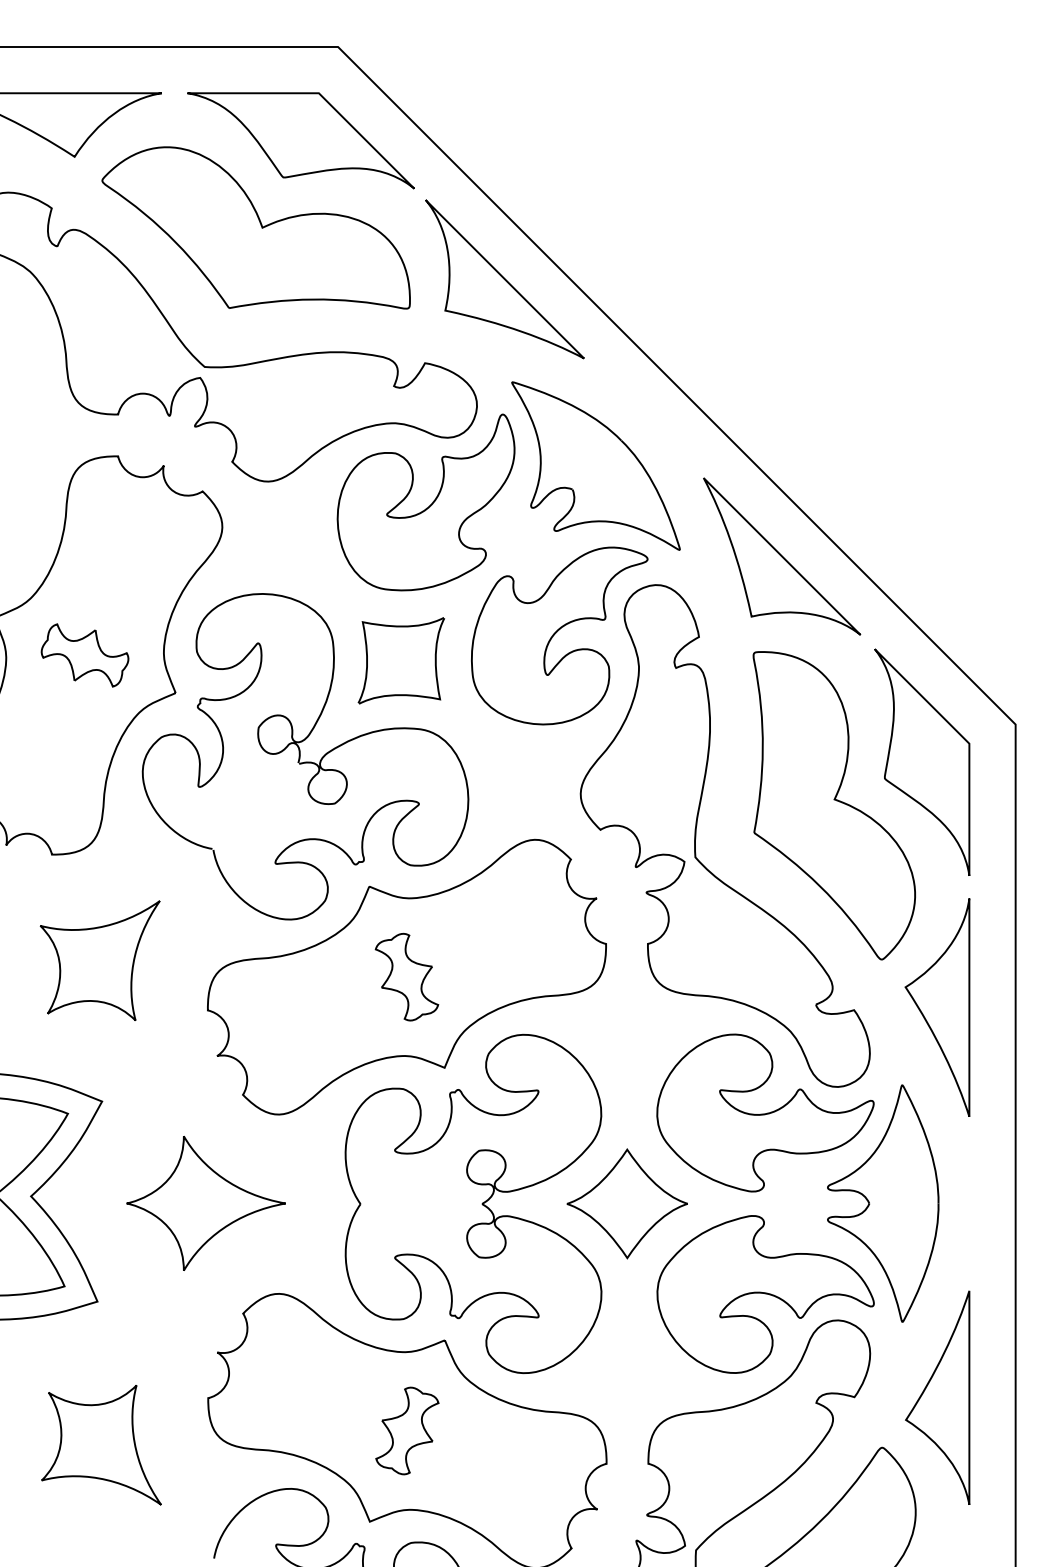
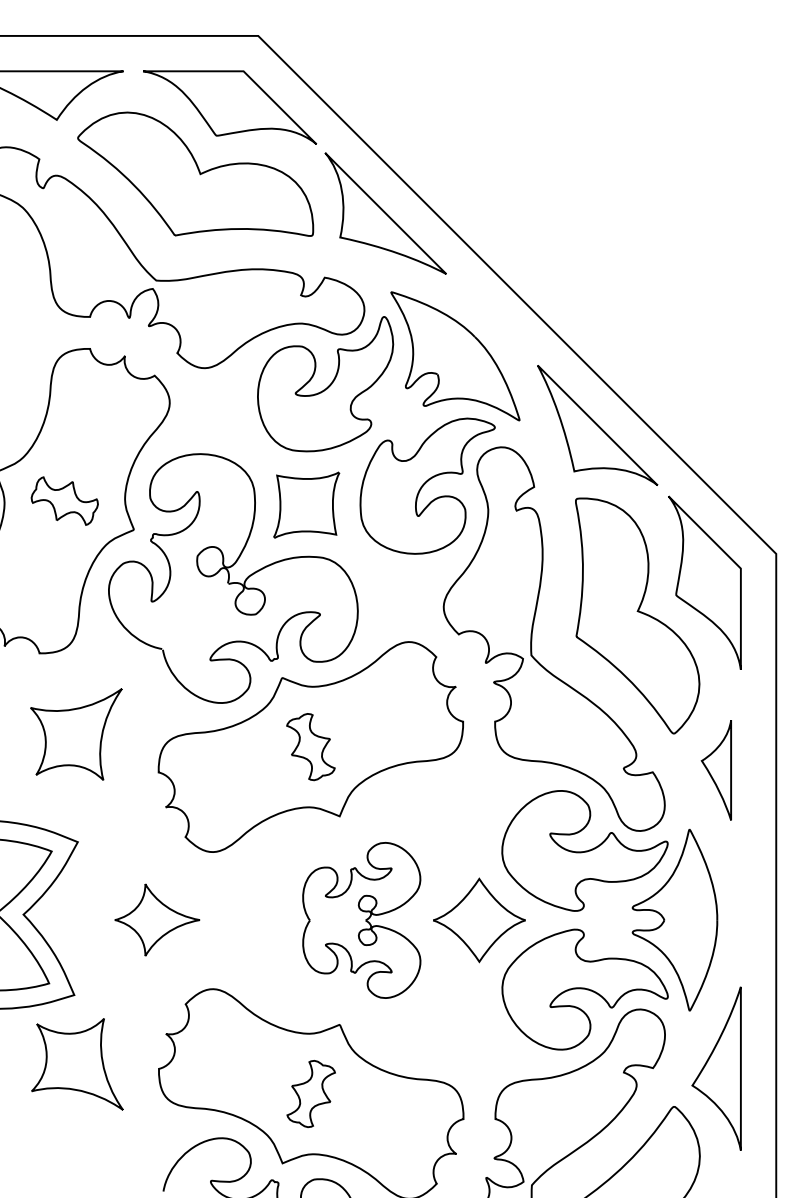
part: (937, 1007) -> (716, 770), size x0.6
part: (205, 1203) -> (156, 920), size x0.7
part: (473, 1203) -> (361, 920), size x0.6
part: (101, 1445) -> (77, 1064), moved

